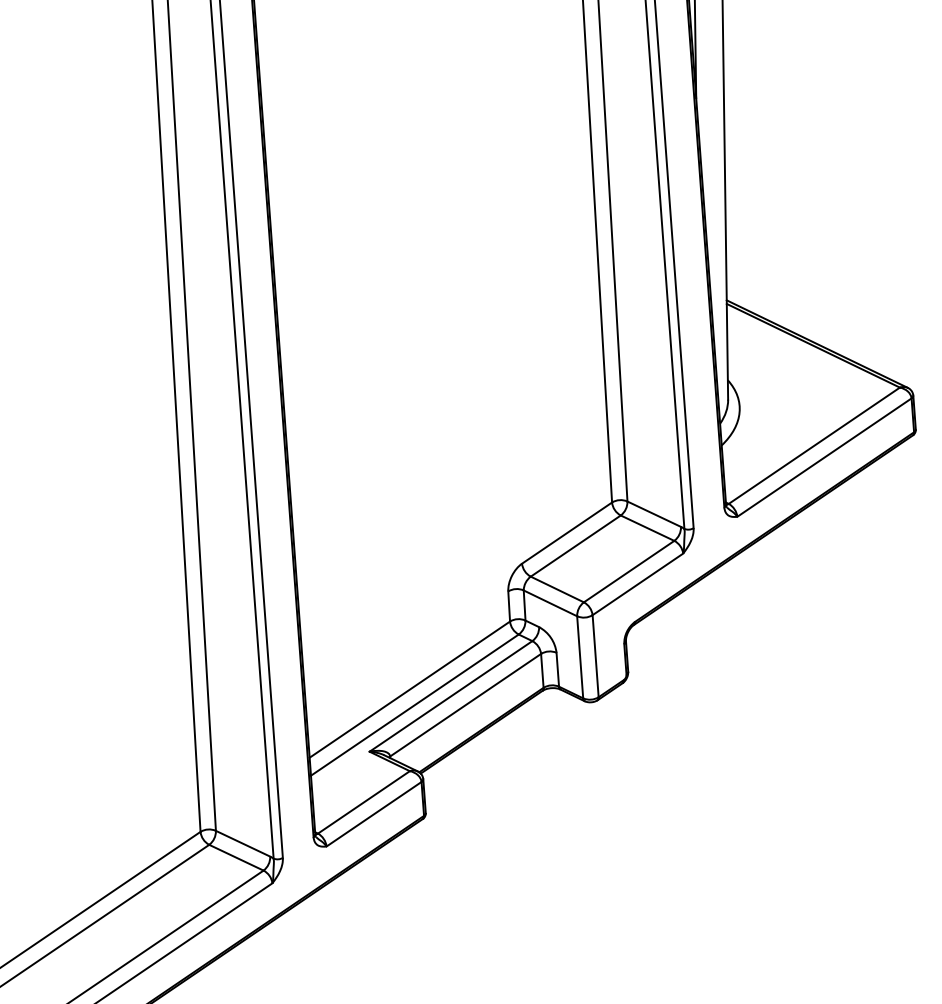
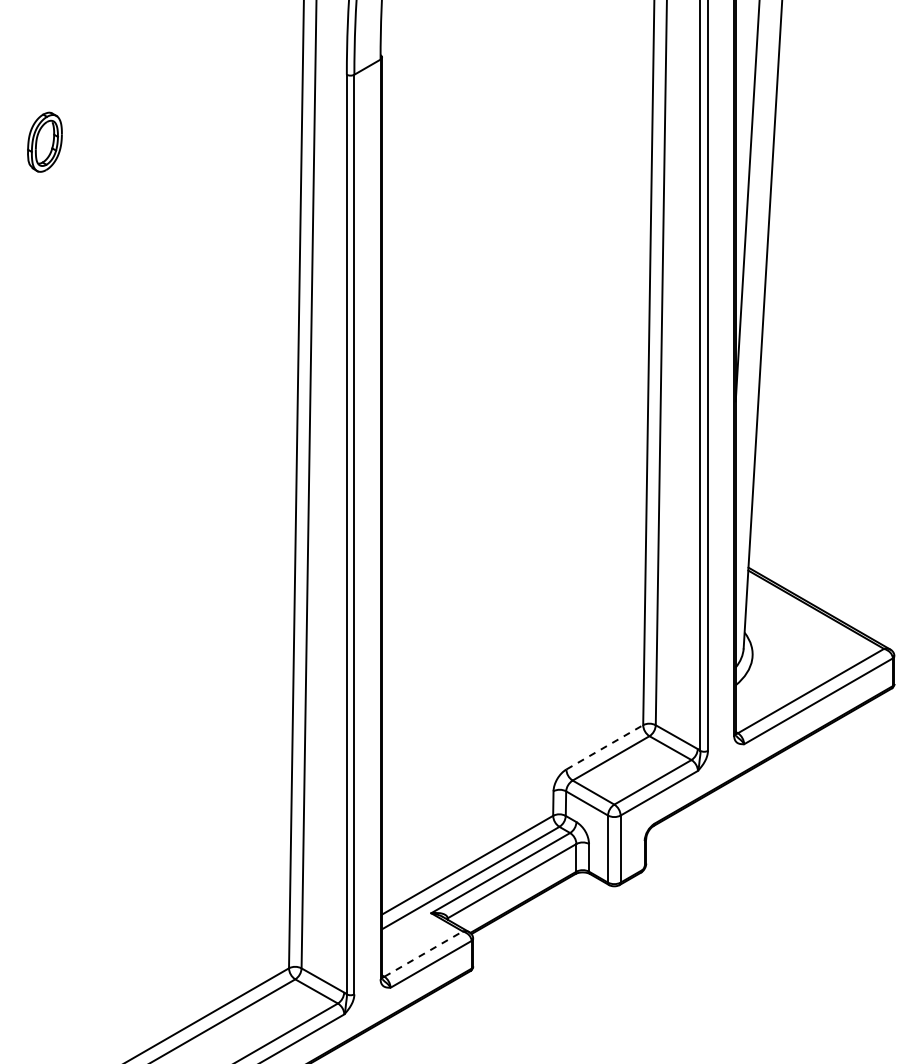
line: (567, 533) -> (605, 747), solid -> dashed
line: (364, 801) -> (424, 953), solid -> dashed

